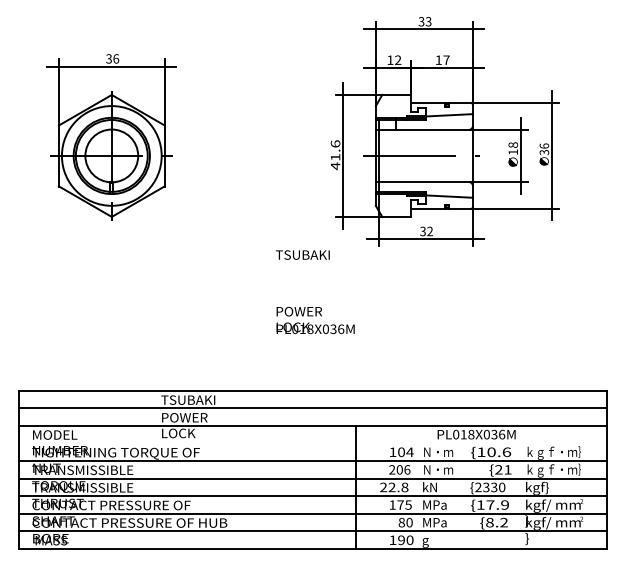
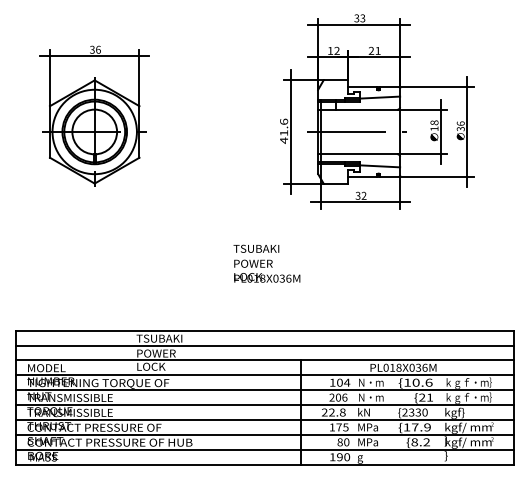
text: (442, 59) -> (374, 50), 17 -> 21
text: (302, 254) -> (256, 248), moved
line: (312, 443) -> (264, 375), added

